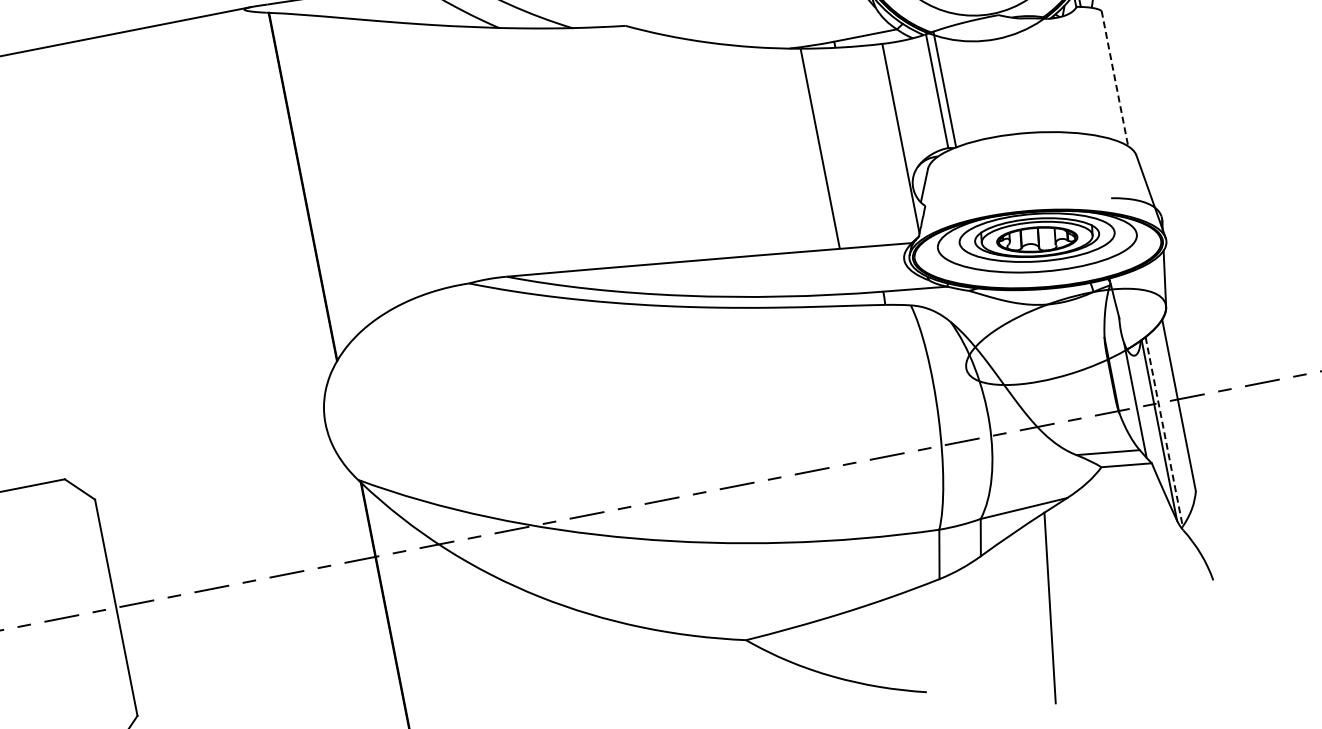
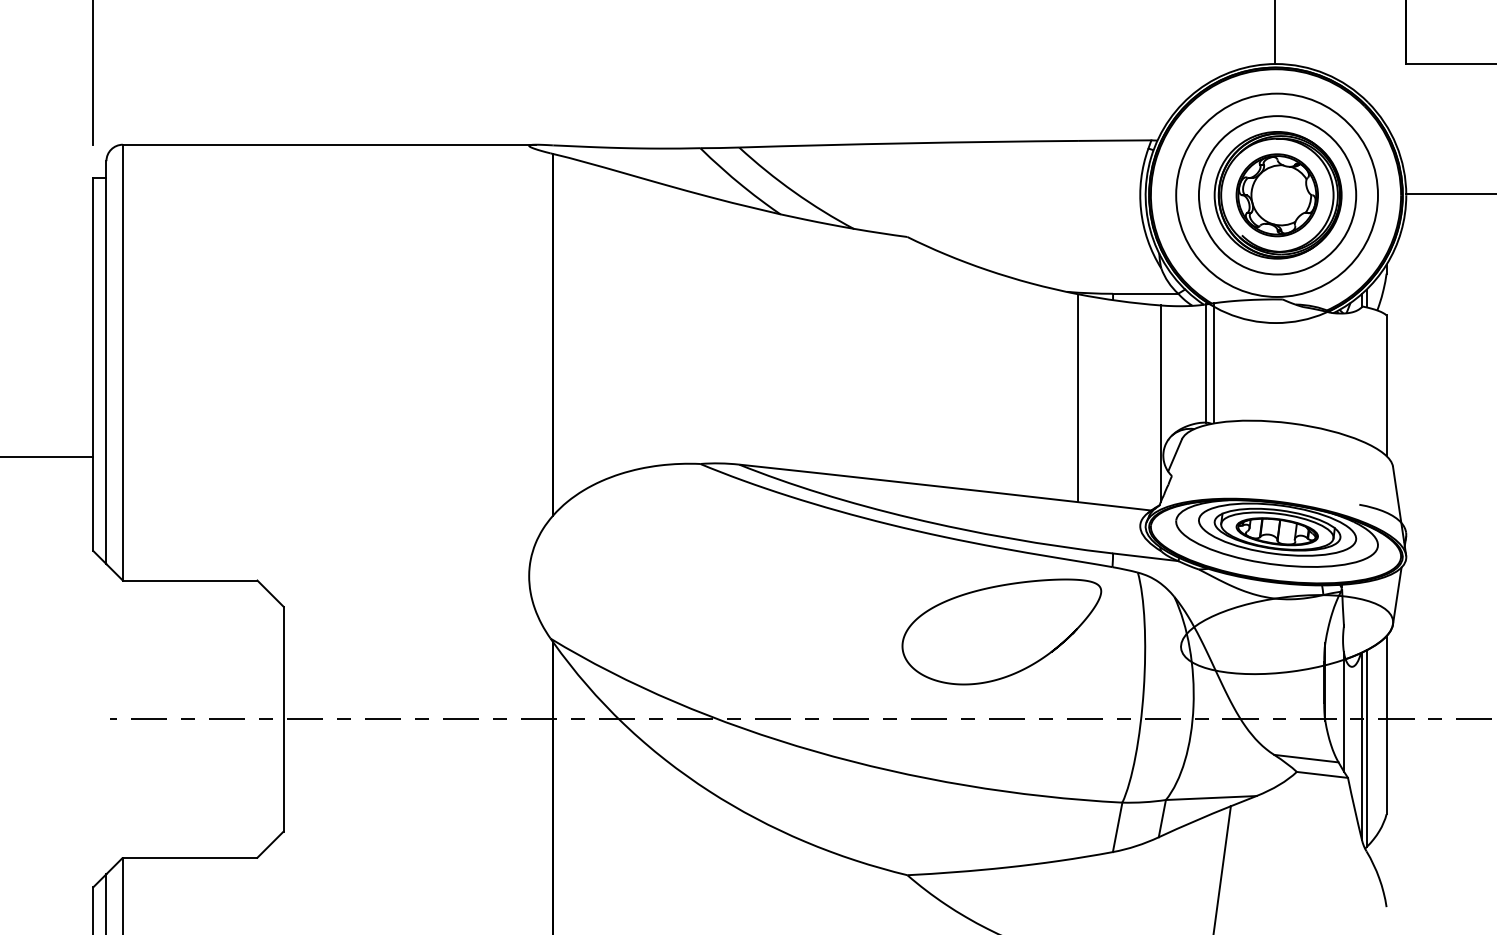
line: (1114, 79) -> (1386, 386), dashed -> solid
curve: (814, 422) -> (1018, 670), added
line: (1164, 432) -> (1366, 749), dashed -> solid

